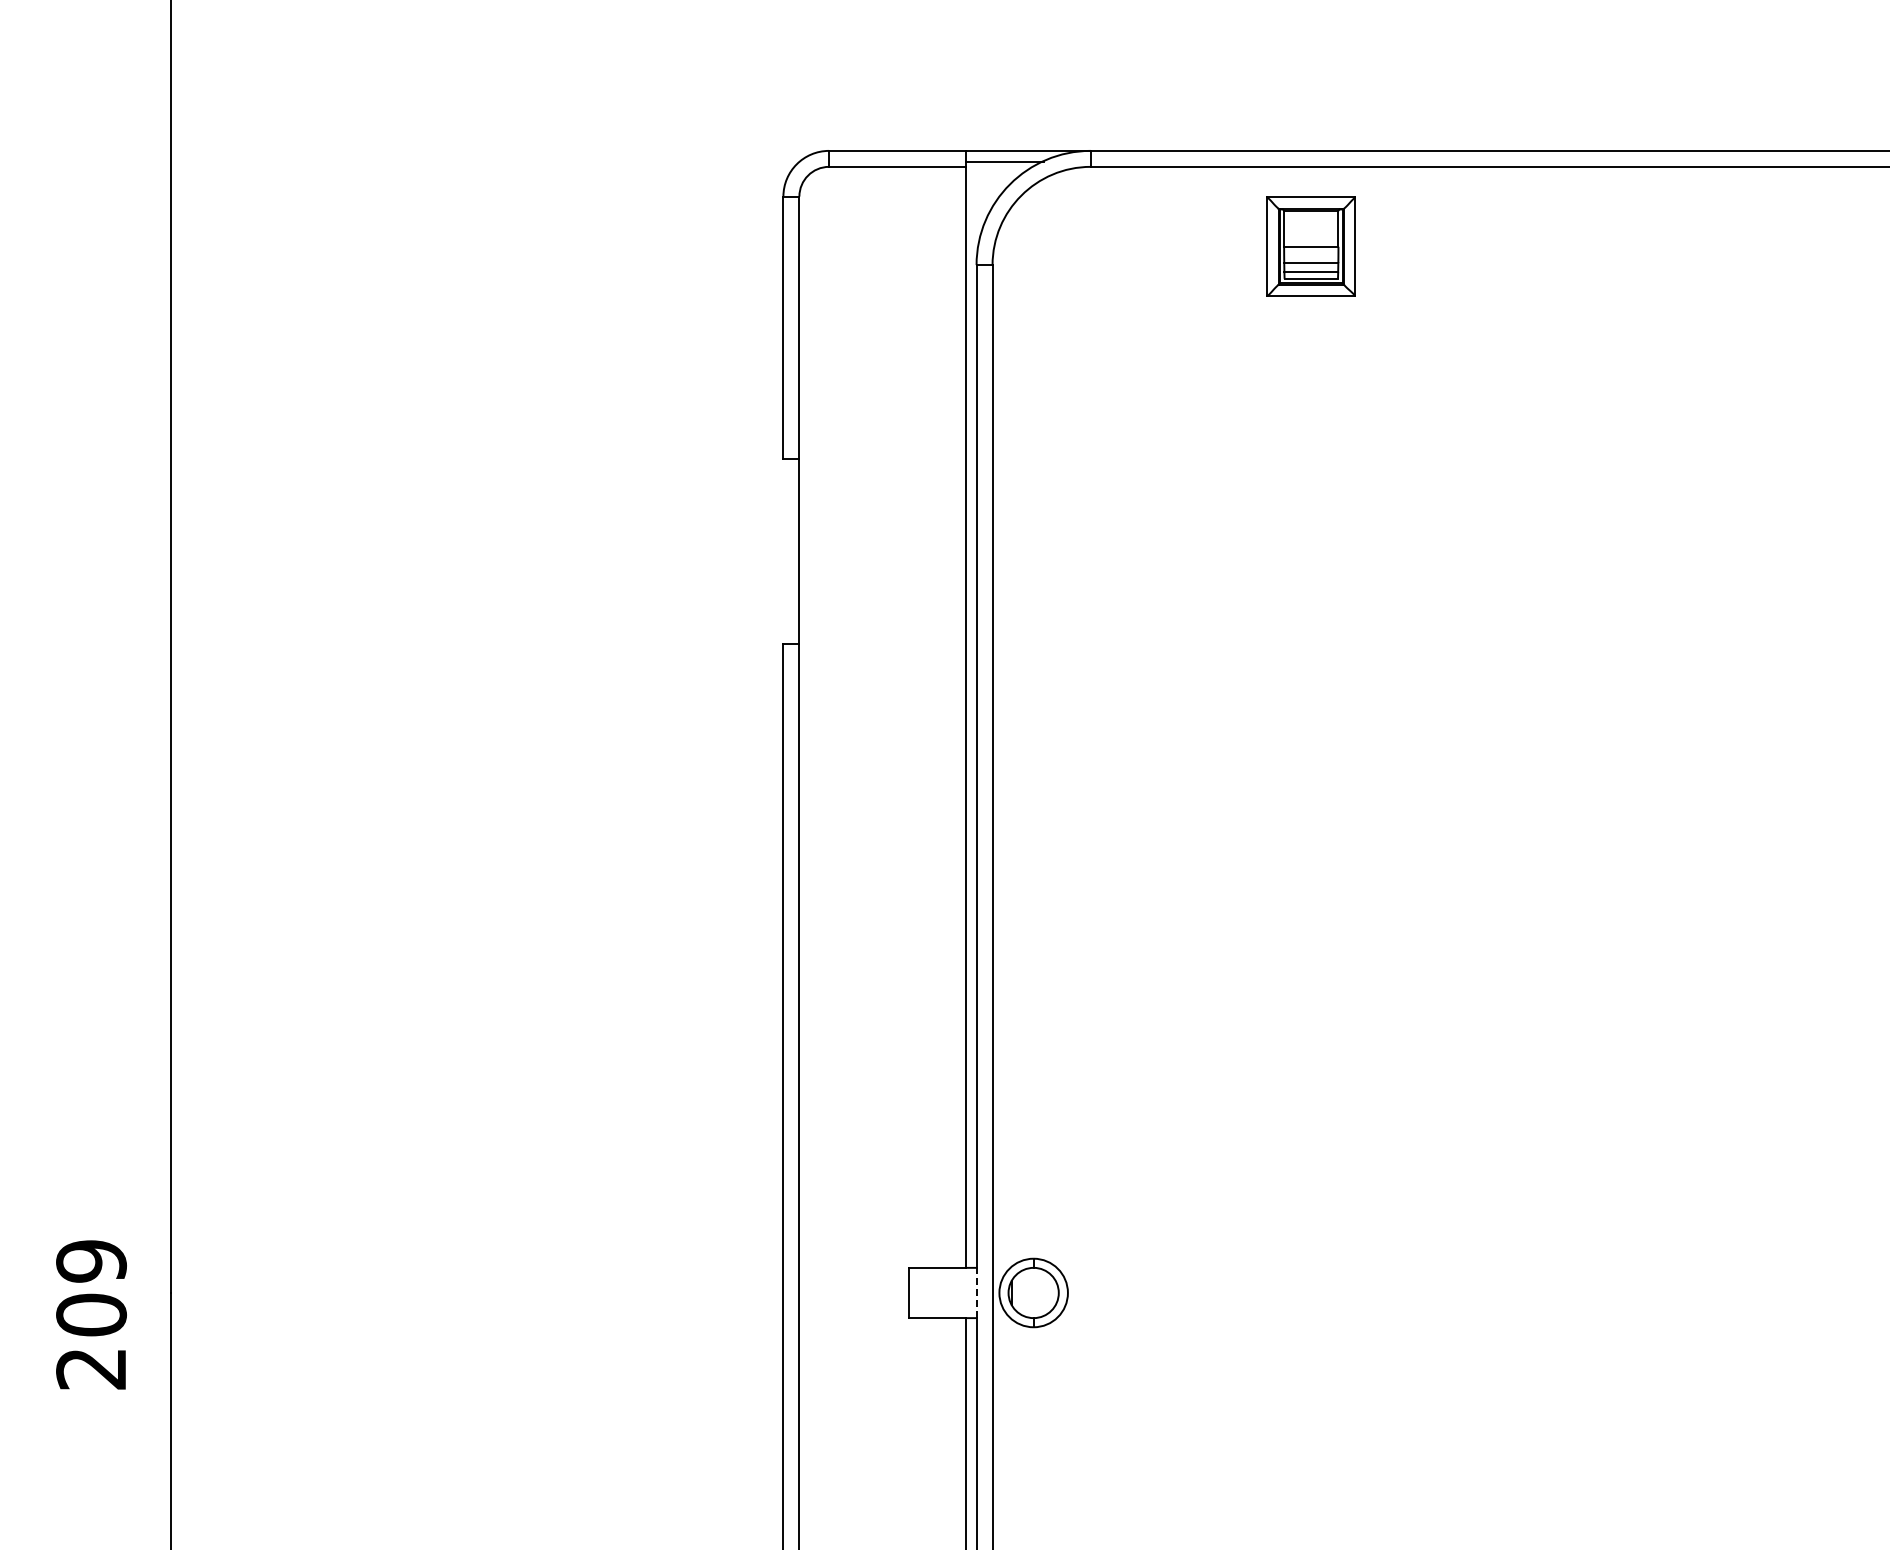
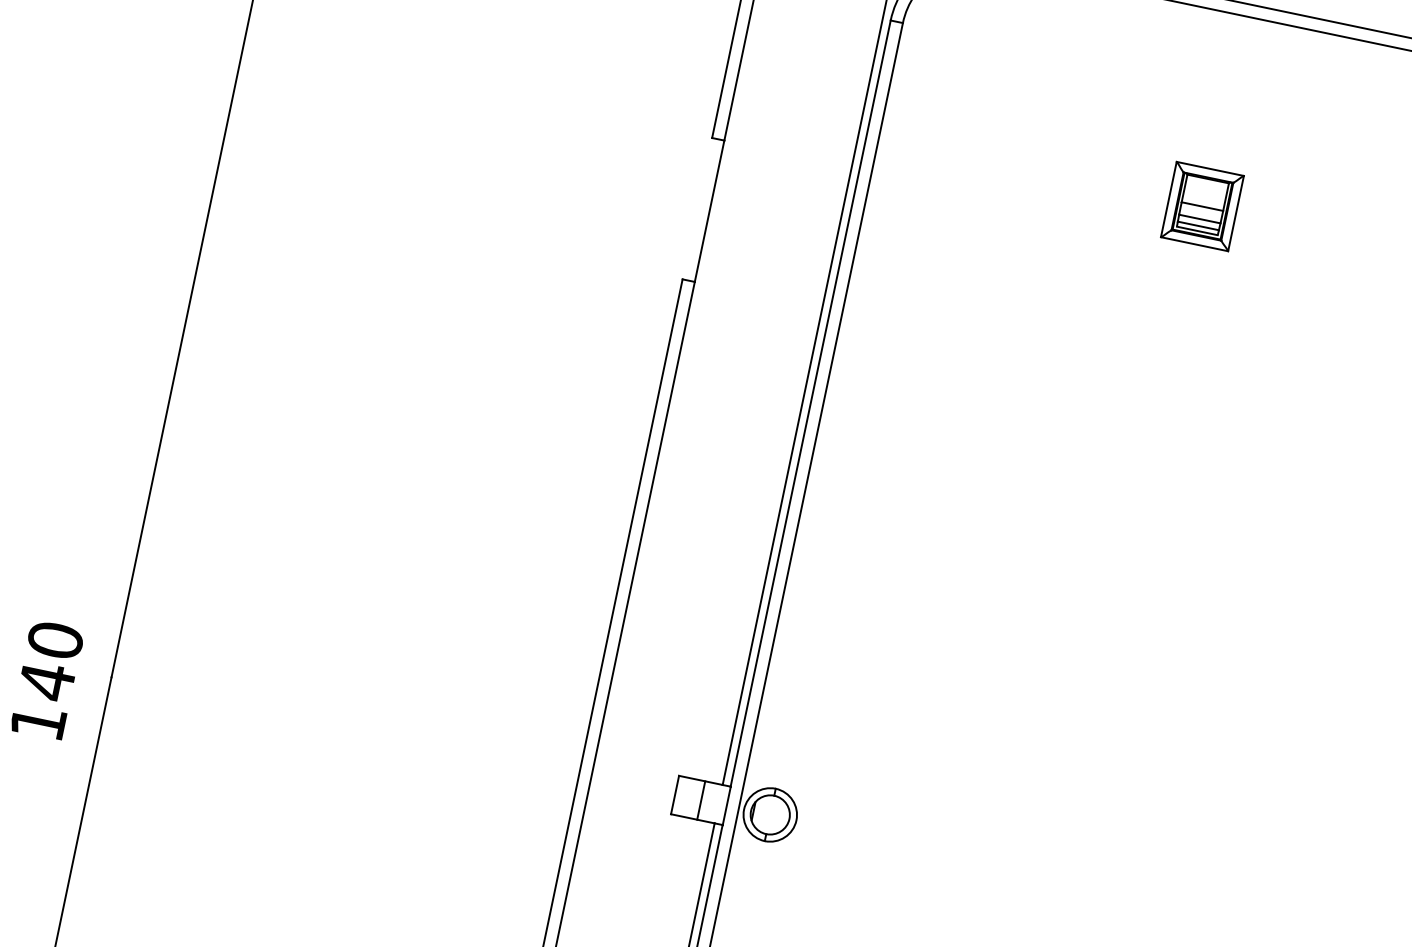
part: (1310, 246) -> (1201, 206), moved
line: (943, 1292) -> (701, 800), added
line: (976, 1292) -> (726, 805), dashed -> solid
text: (91, 1314) -> (47, 680), 209 -> 140

